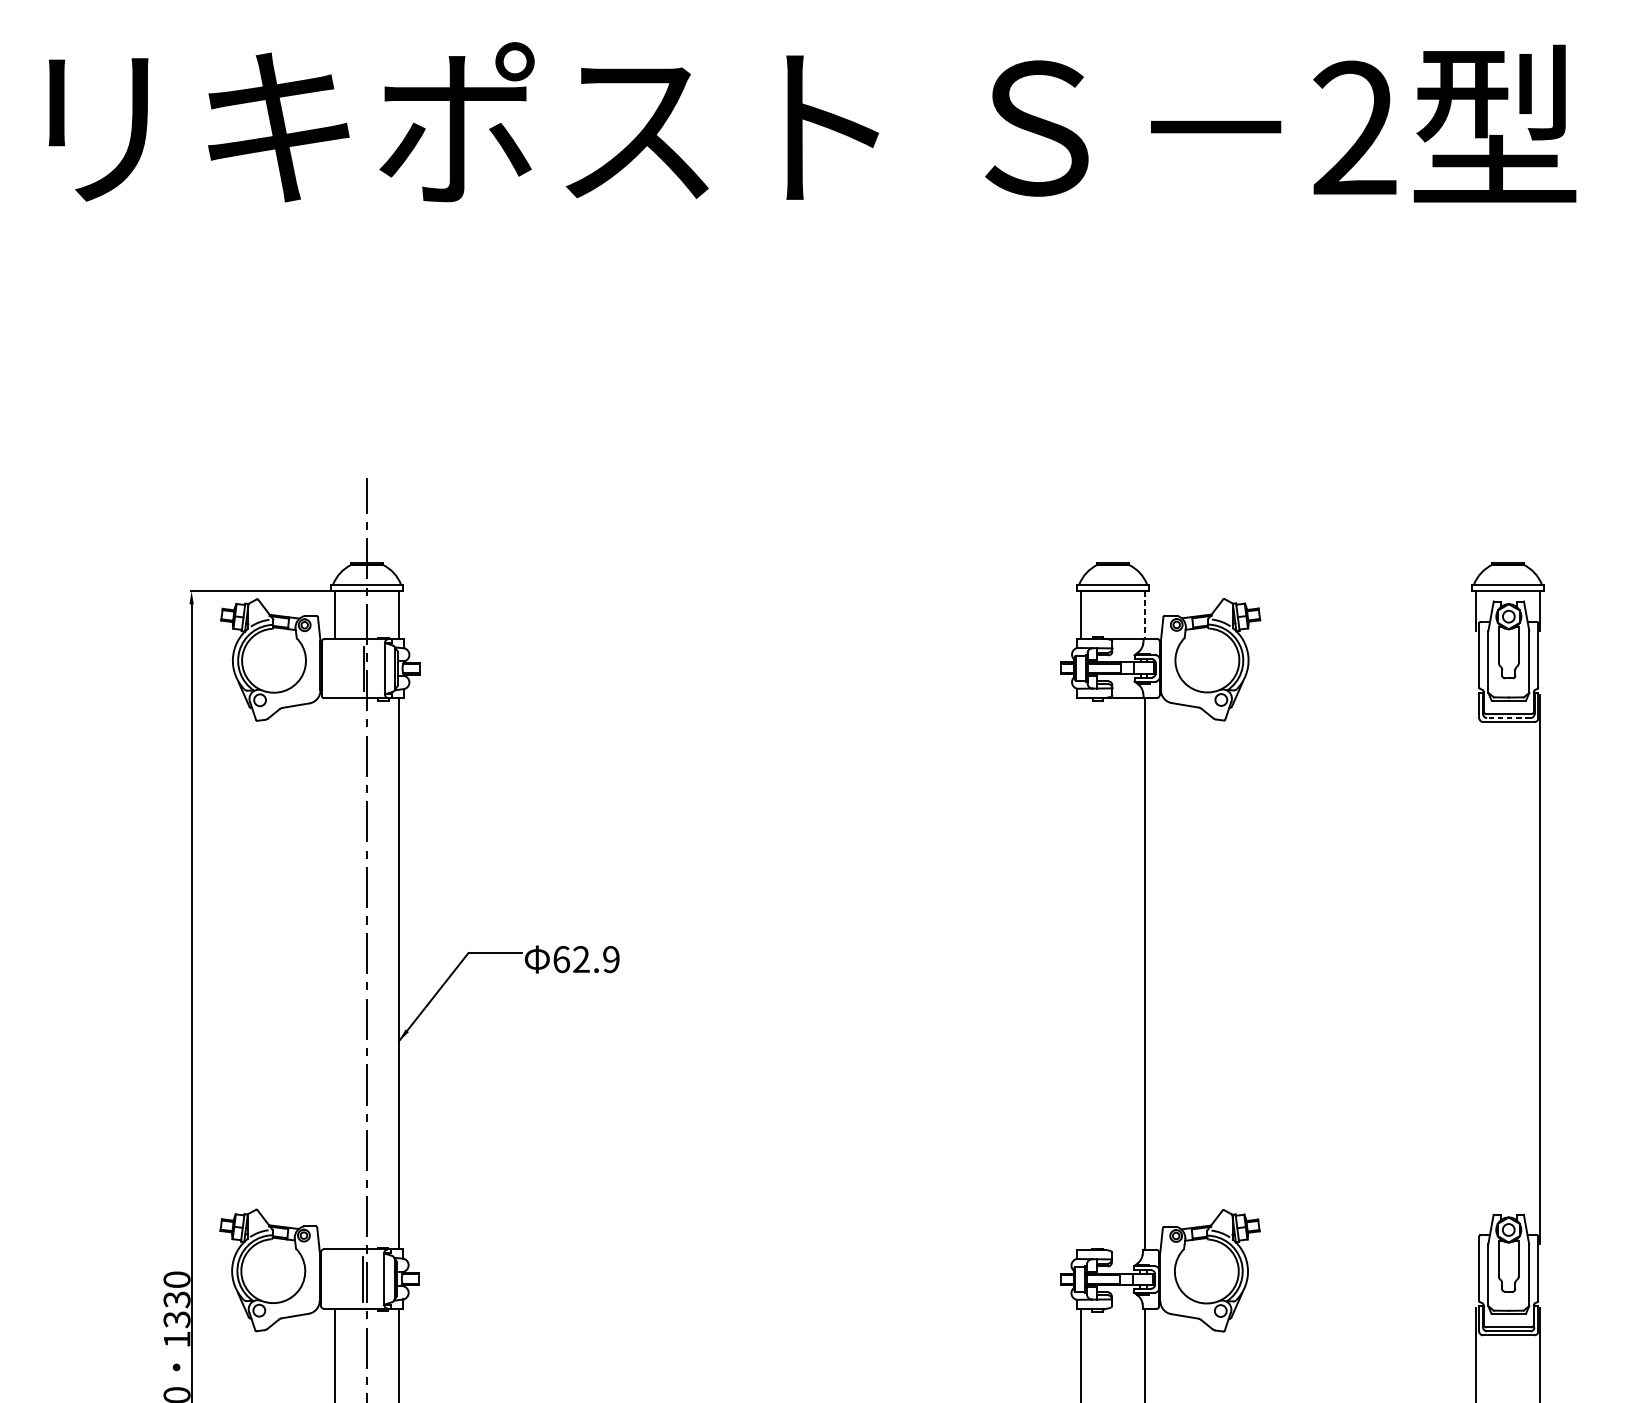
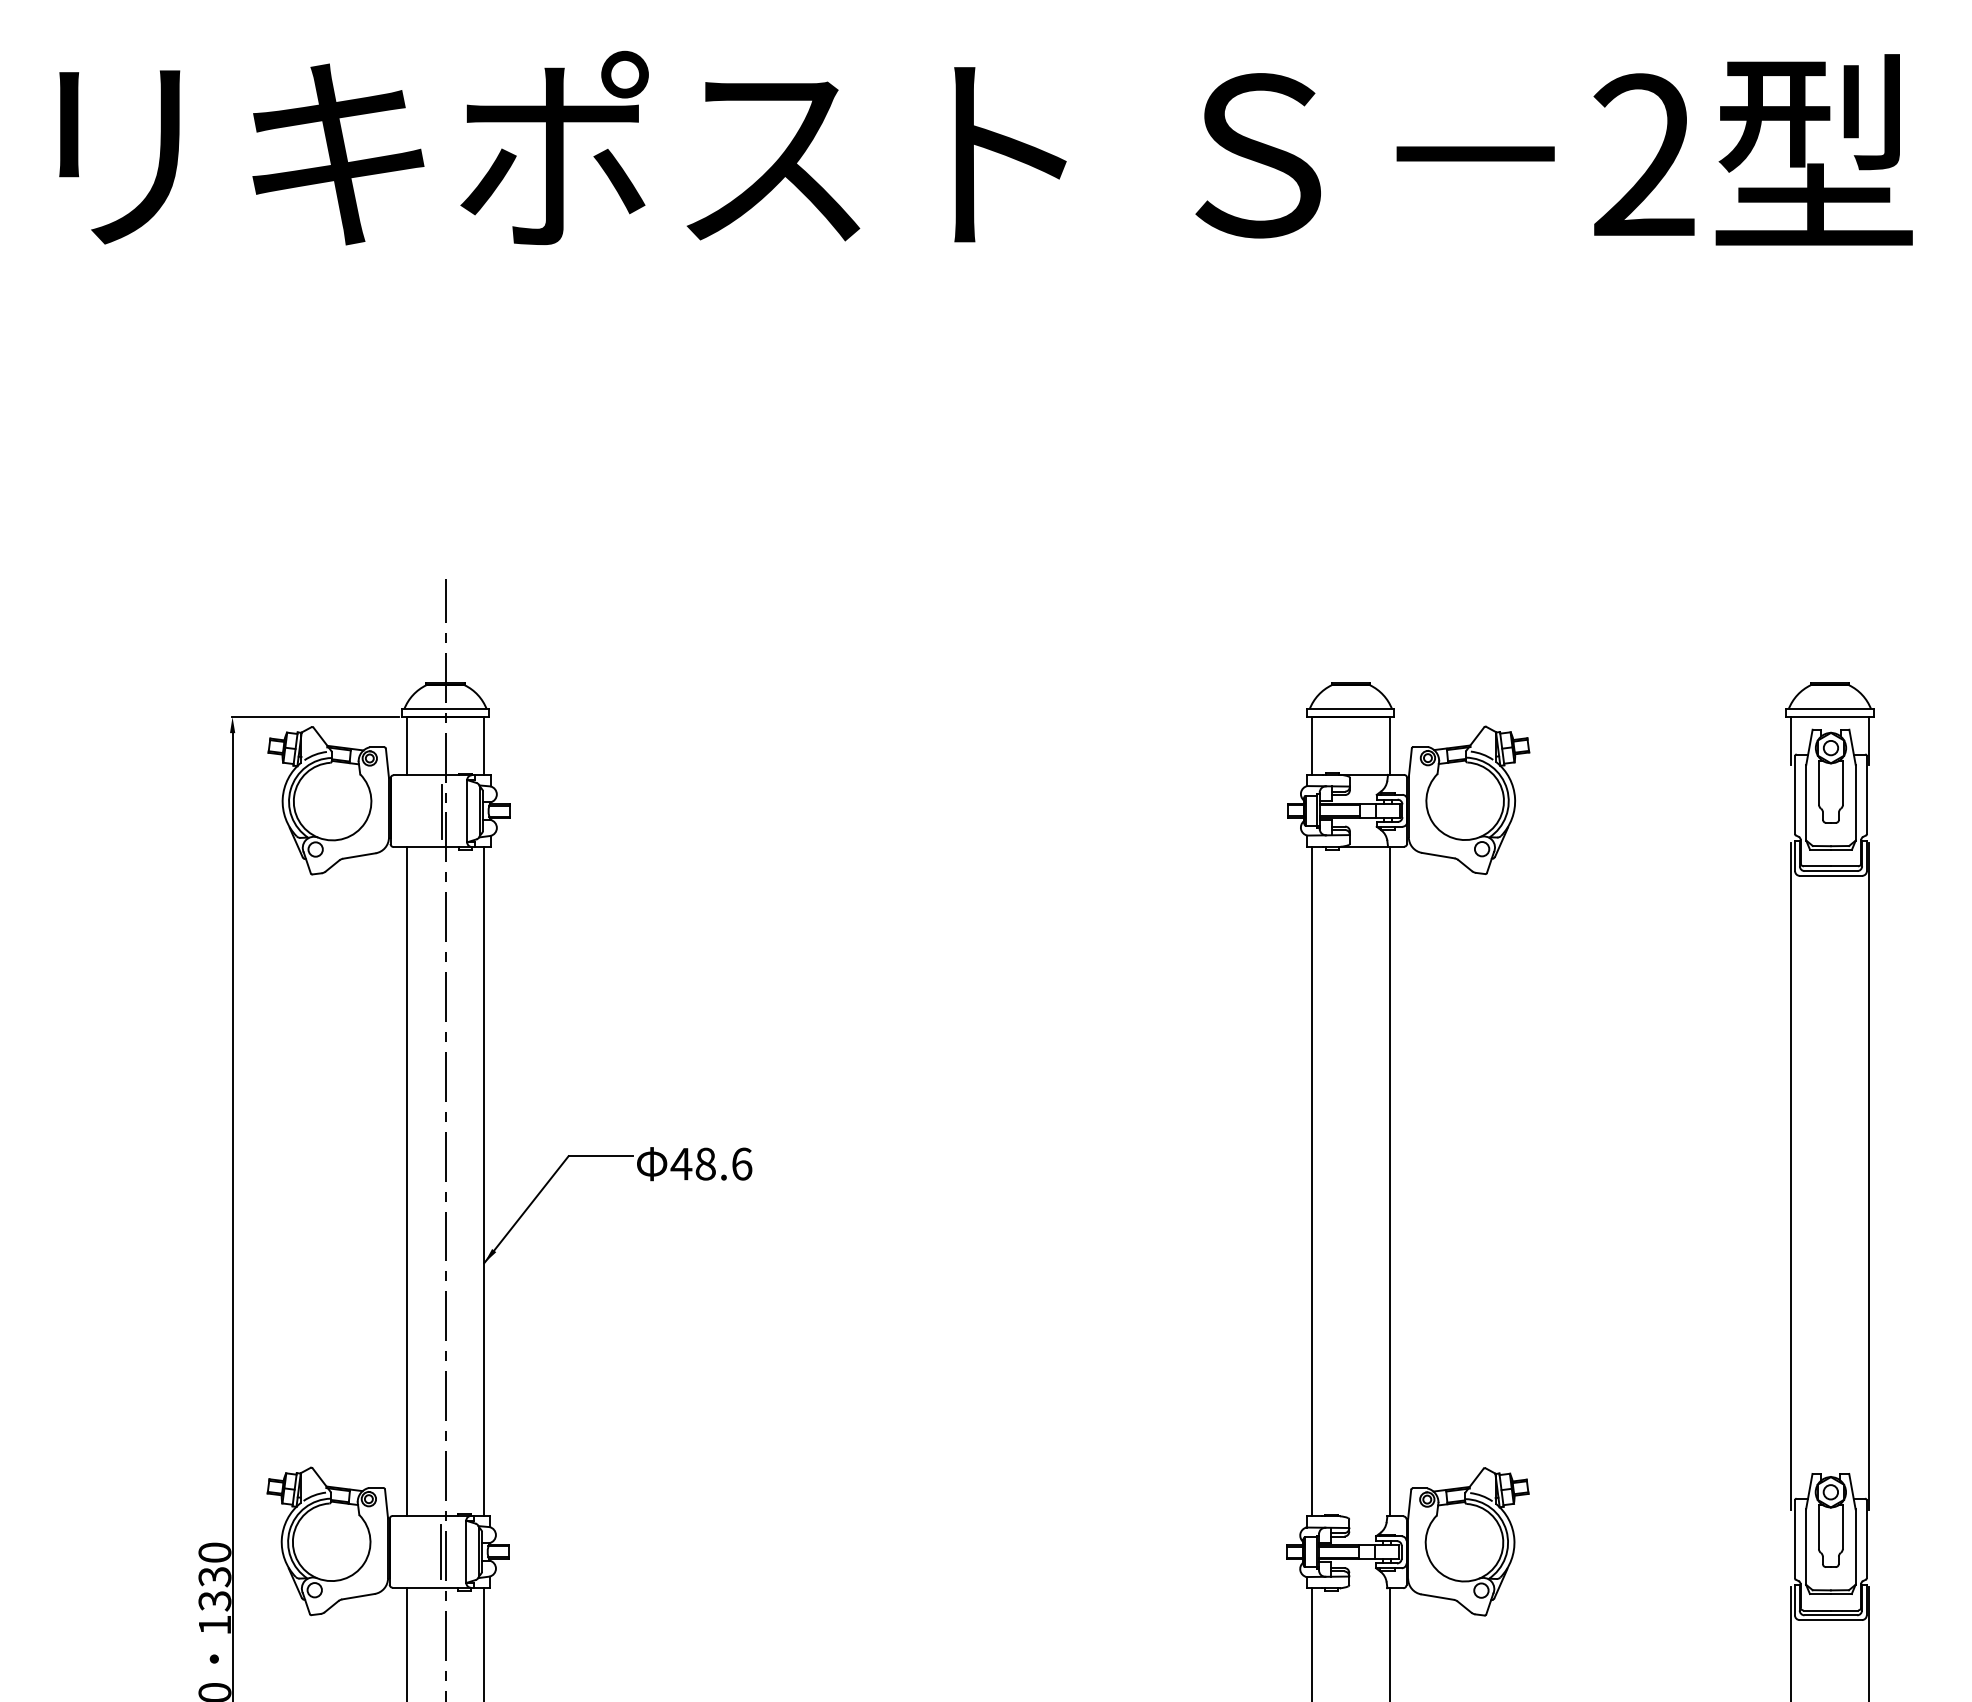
line: (1145, 615) -> (1389, 746), dashed -> solid
line: (1508, 718) -> (1830, 871), dashed -> solid
text: (586, 959) -> (711, 1163), 62.9 -> 48.6
line: (1476, 968) -> (1791, 1175), added
line: (334, 973) -> (406, 1181), added
line: (1081, 973) -> (1312, 1181), added

